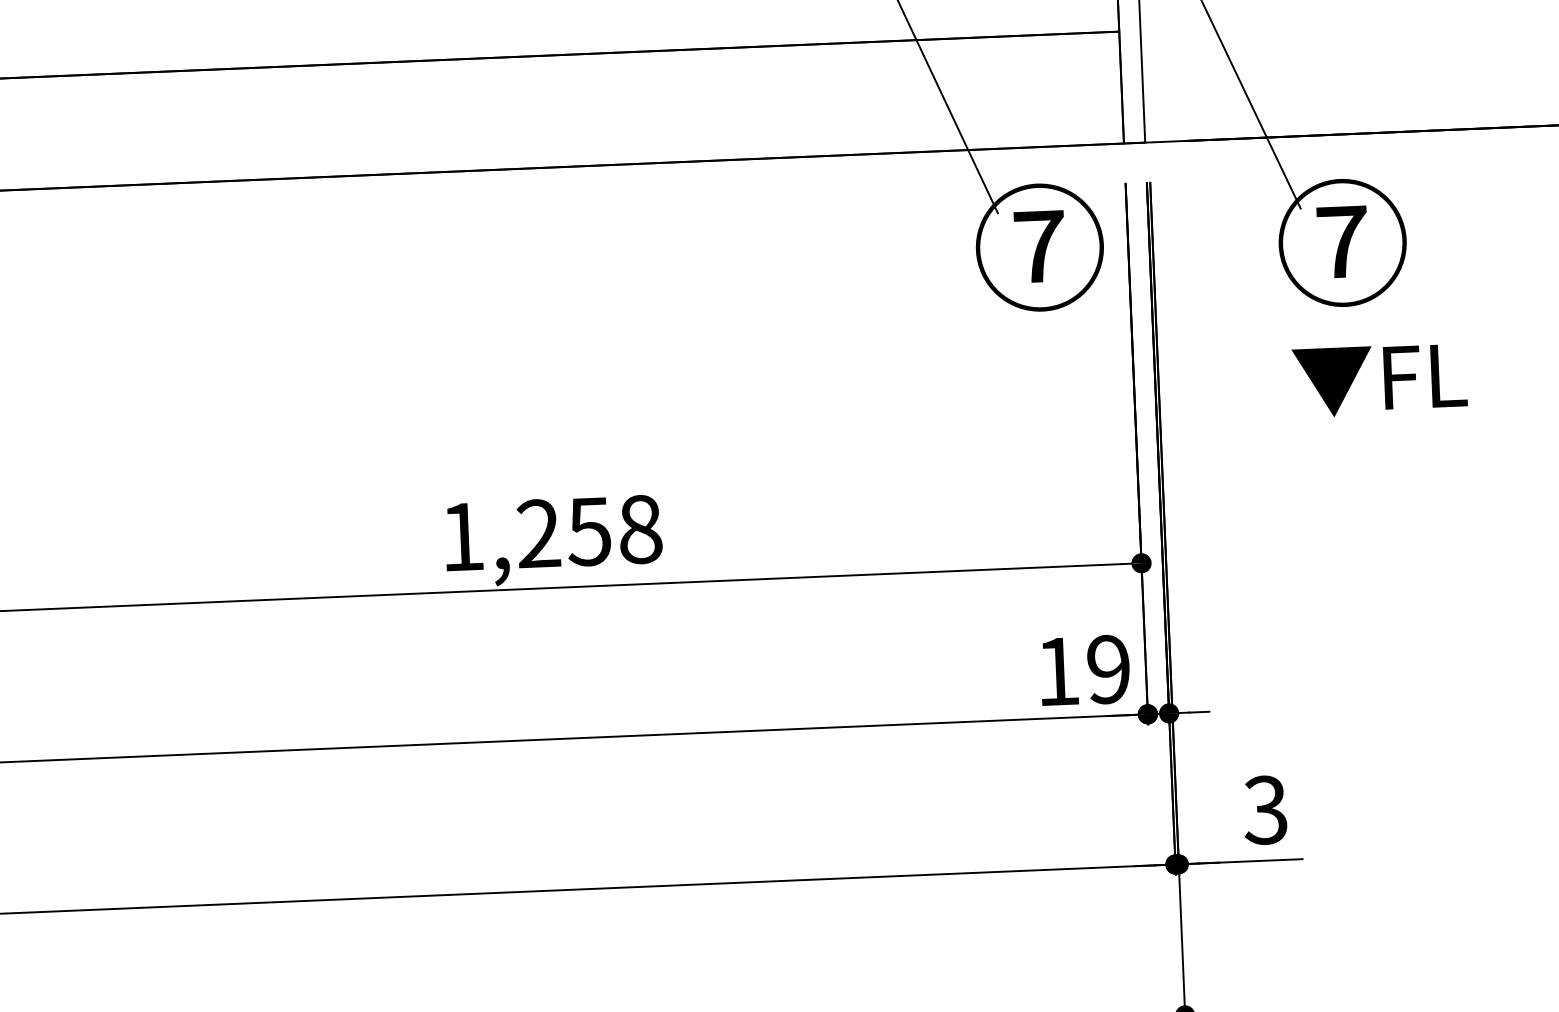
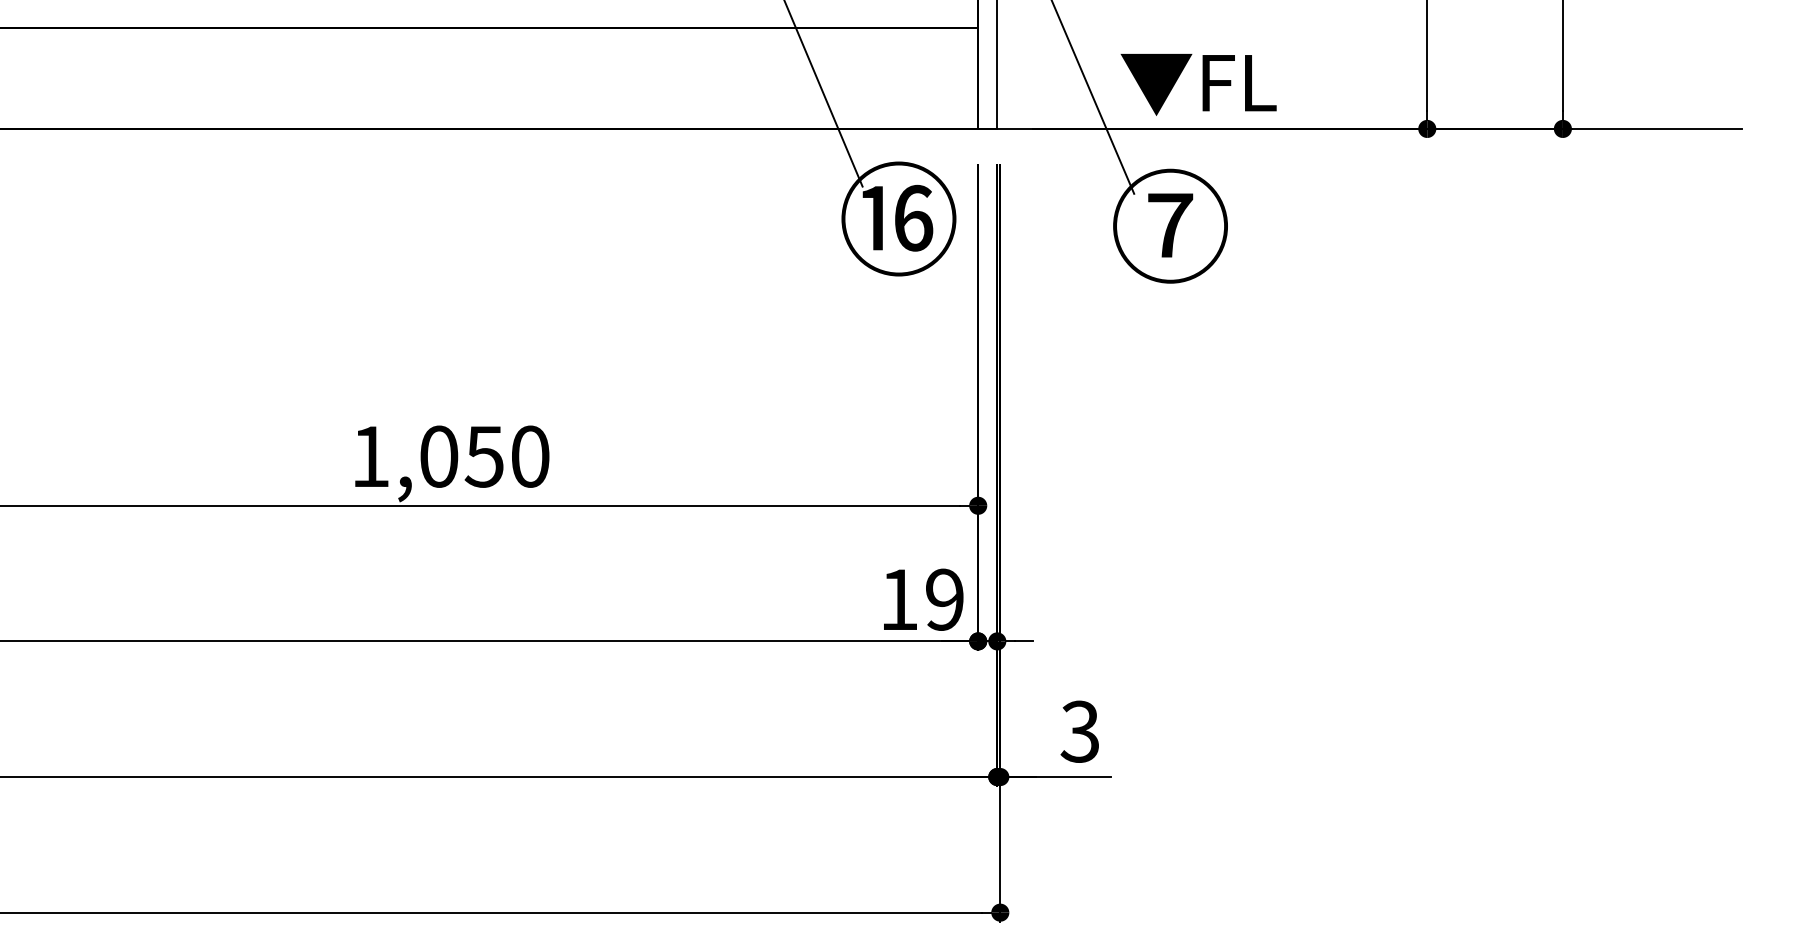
text: (1038, 245) -> (897, 217), ⑦ -> ⑯
text: (1379, 380) -> (1198, 84), moved
text: (589, 531) -> (484, 456), 1,258 -> 1,050

